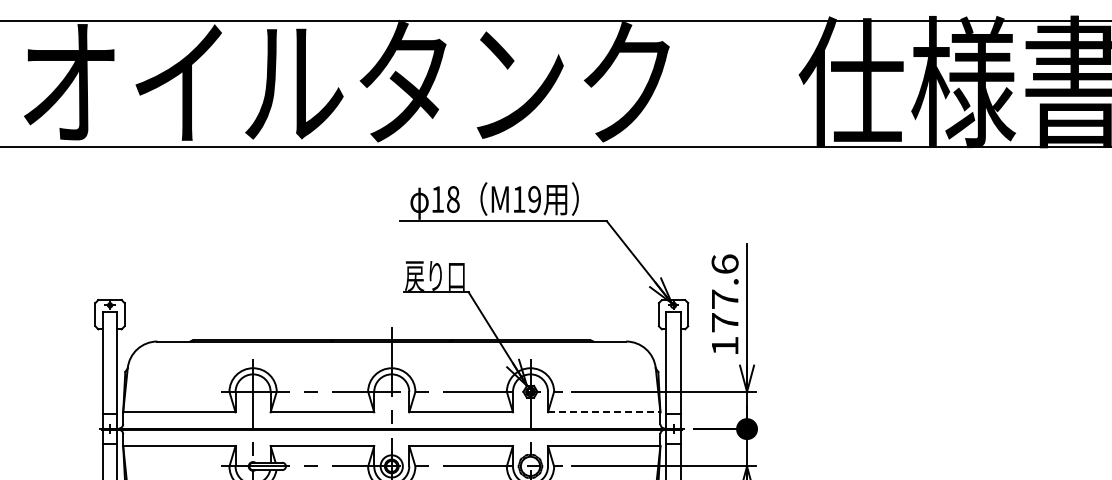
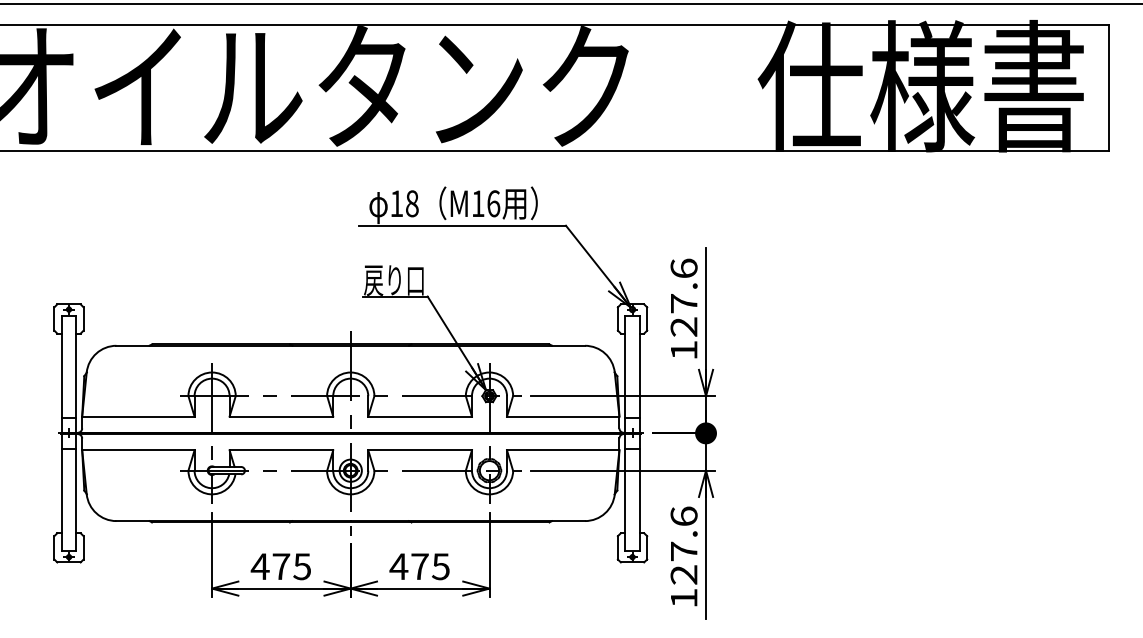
text: (534, 199) -> (493, 203), M19 -> M16
text: (724, 322) -> (683, 326), 177.6 -> 127.6
line: (604, 412) -> (563, 416), dashed -> solid

